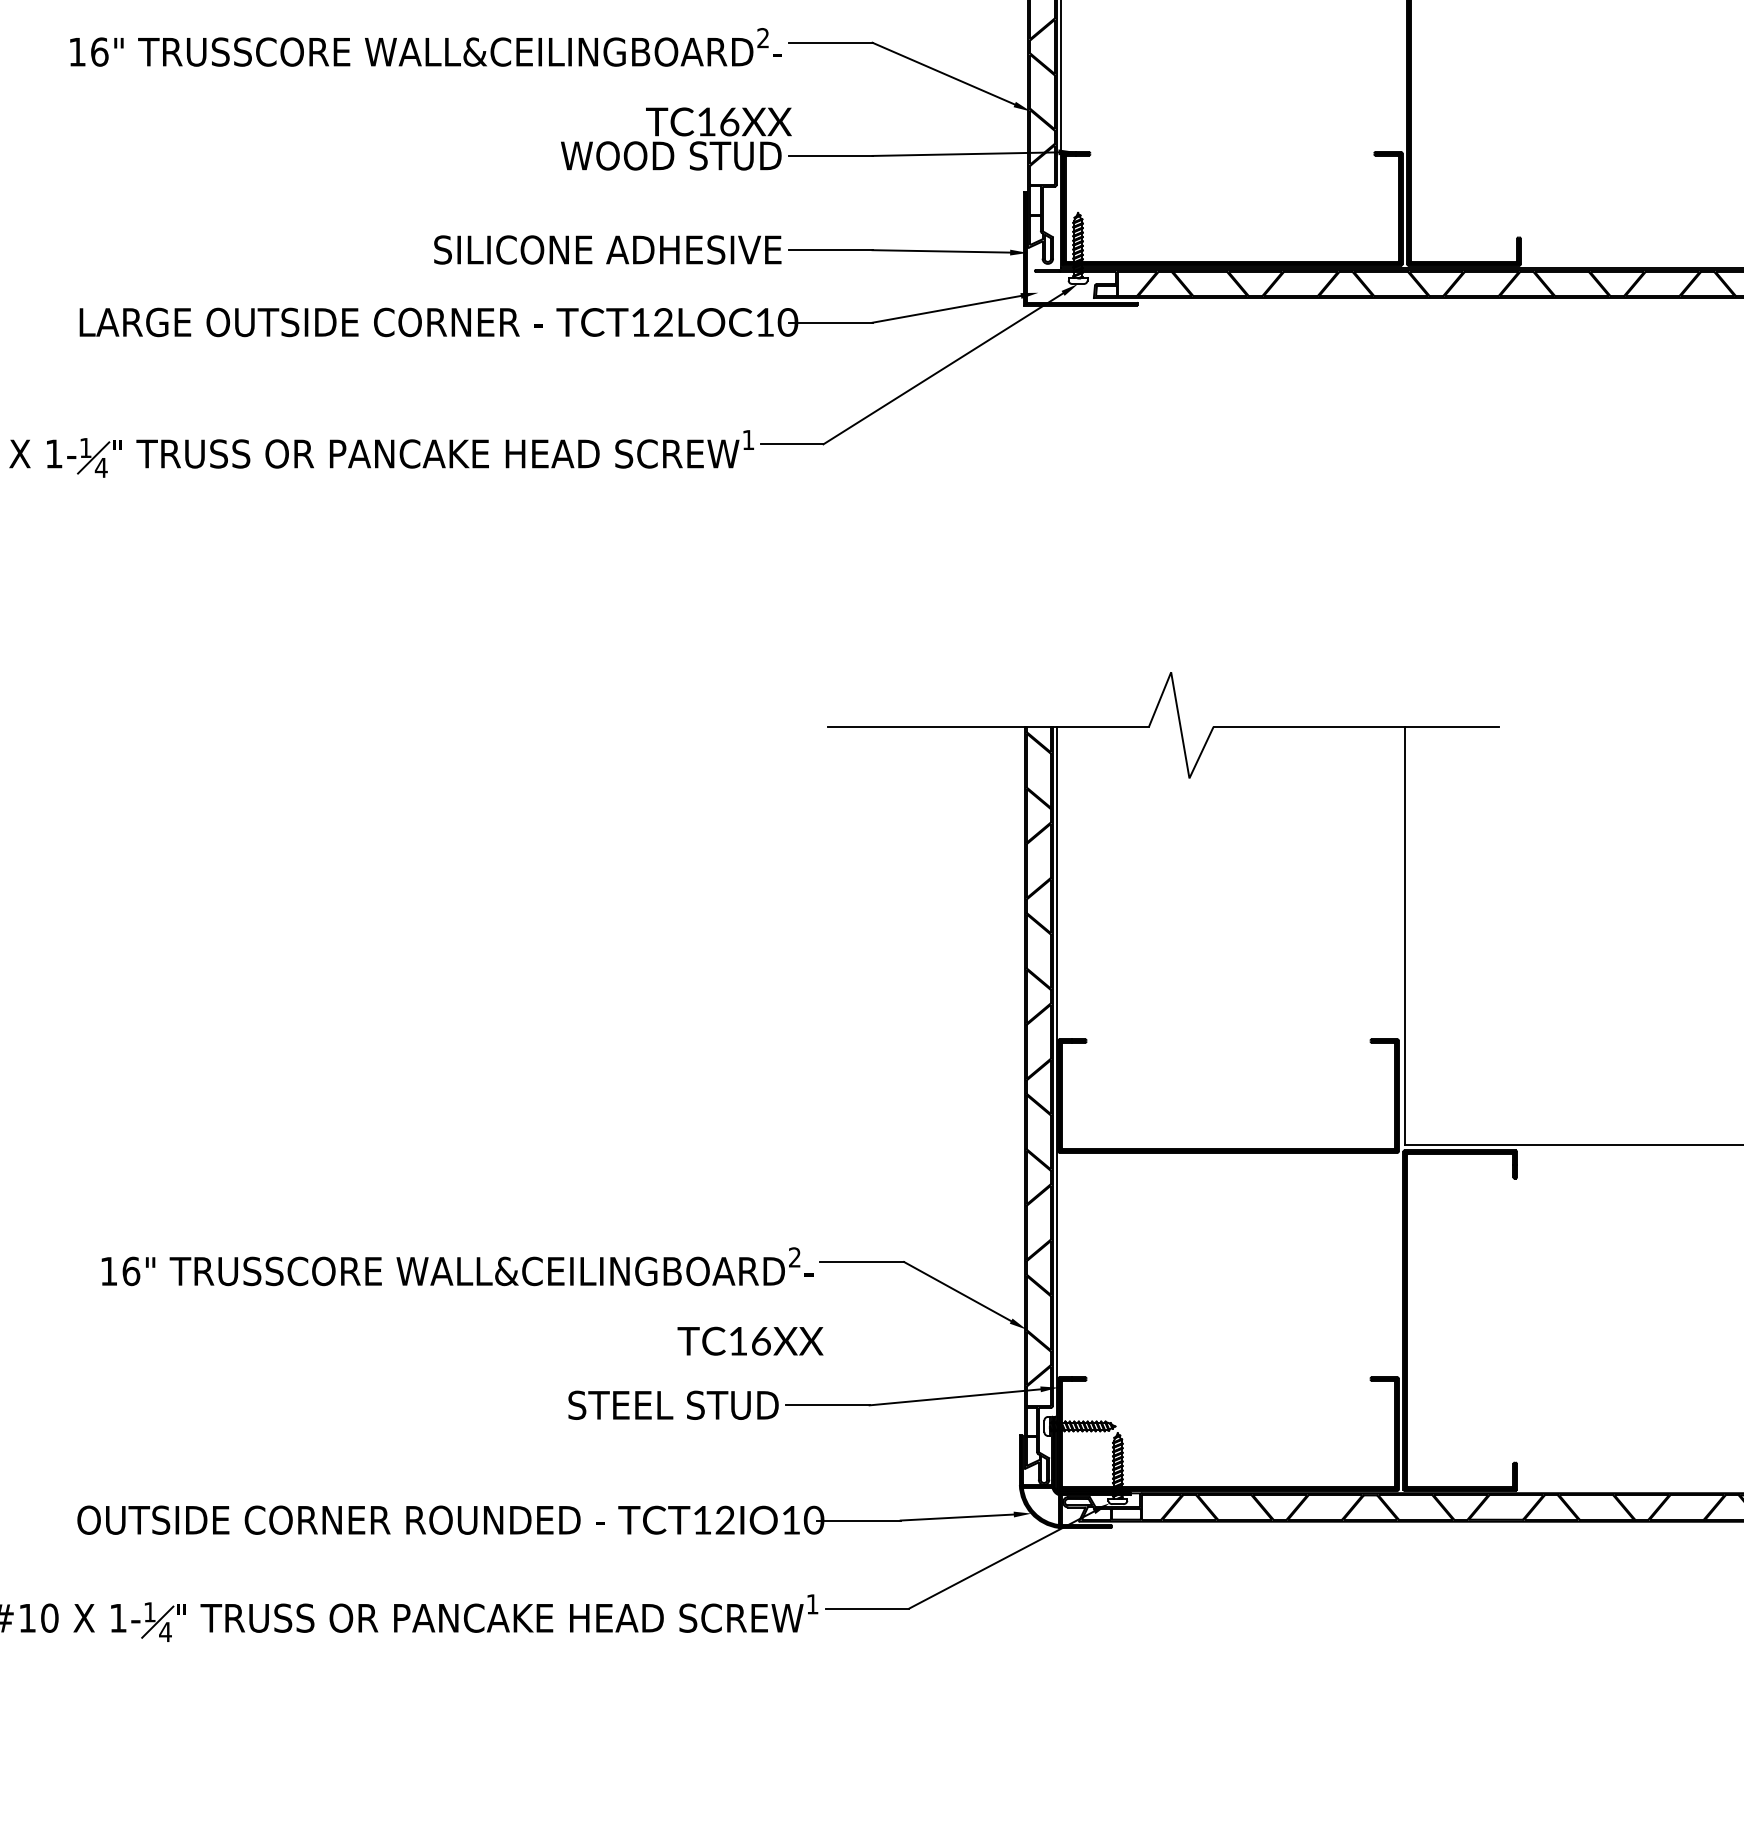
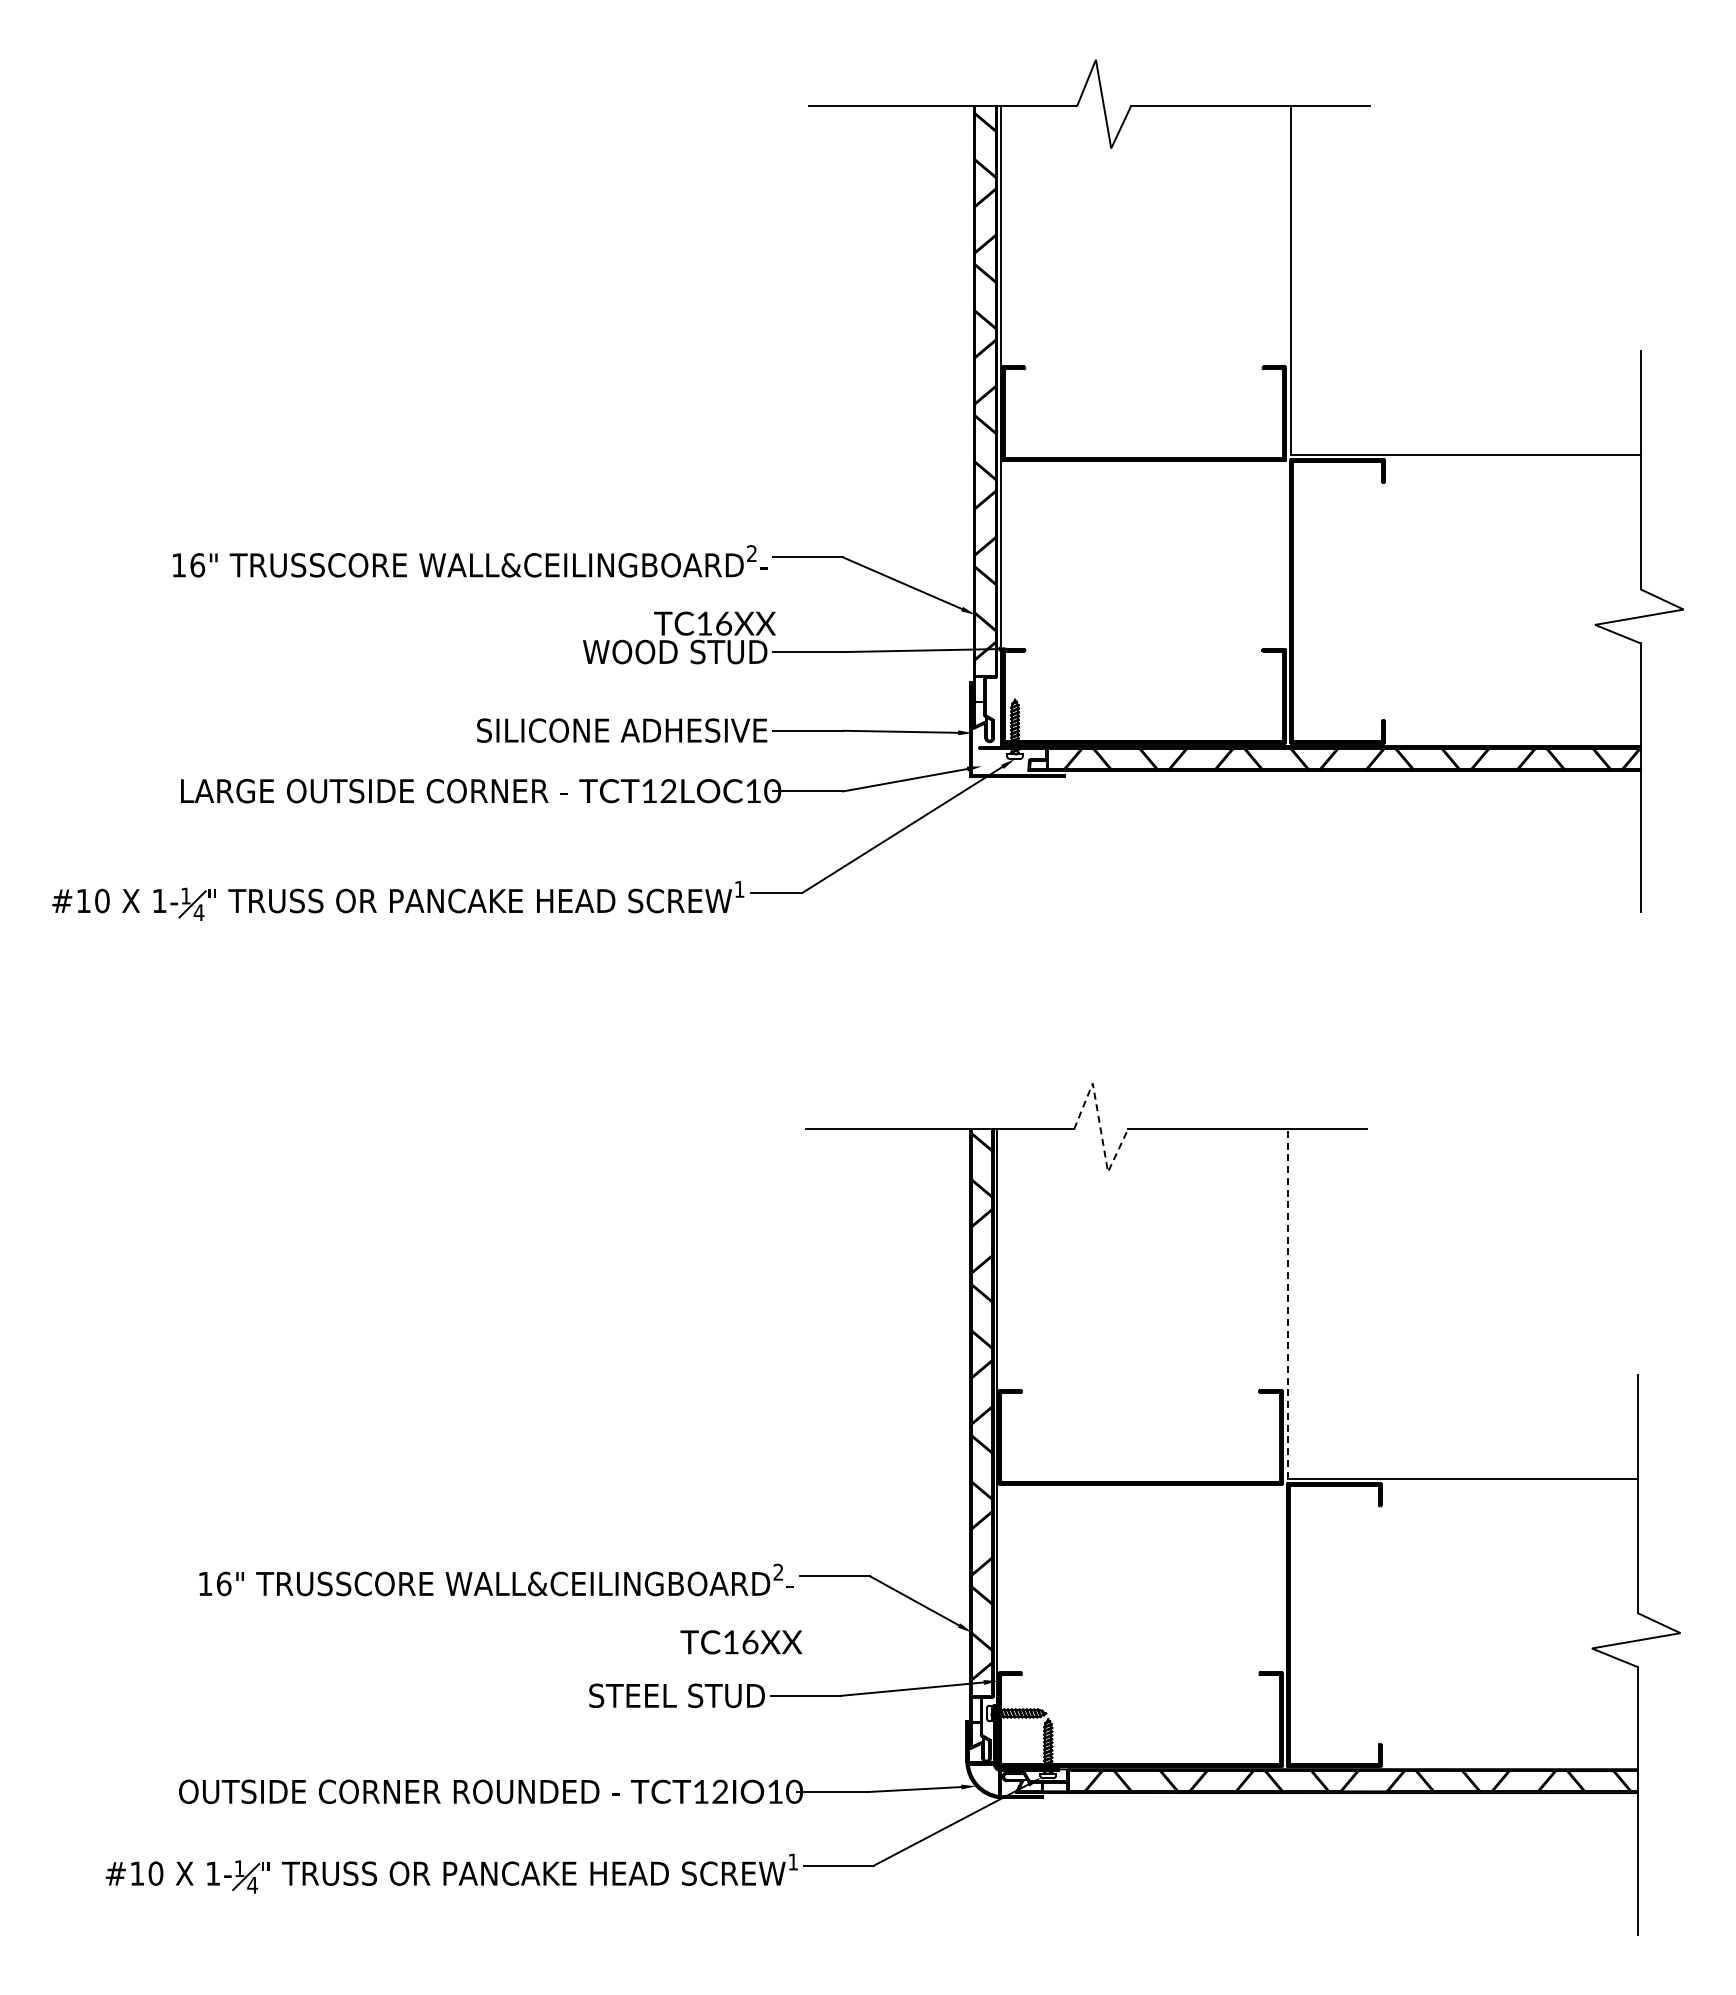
line: (1180, 723) -> (1100, 1126), solid -> dashed
line: (1405, 935) -> (1288, 1303), solid -> dashed

